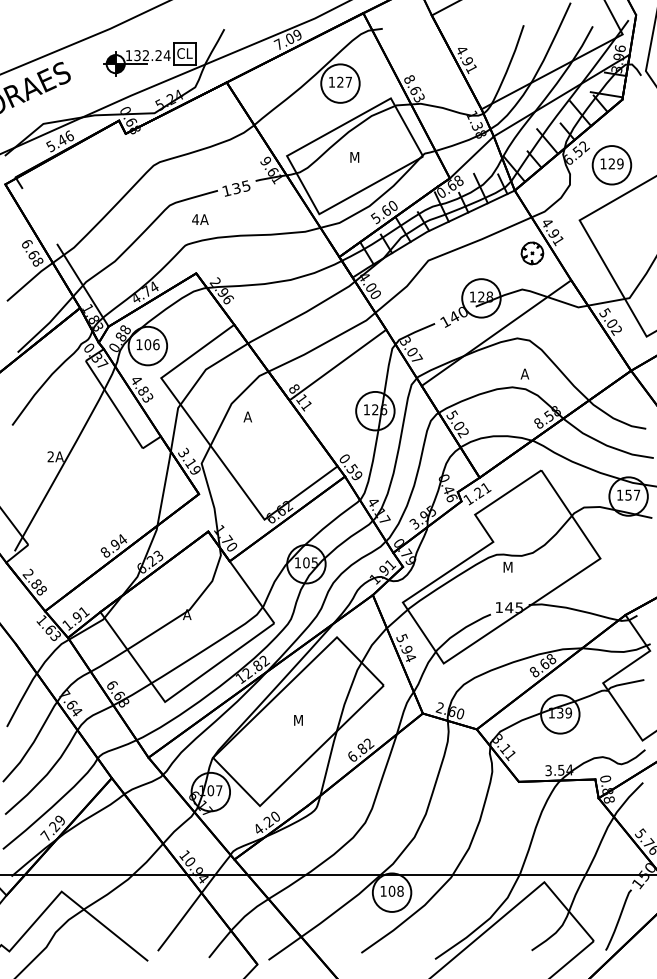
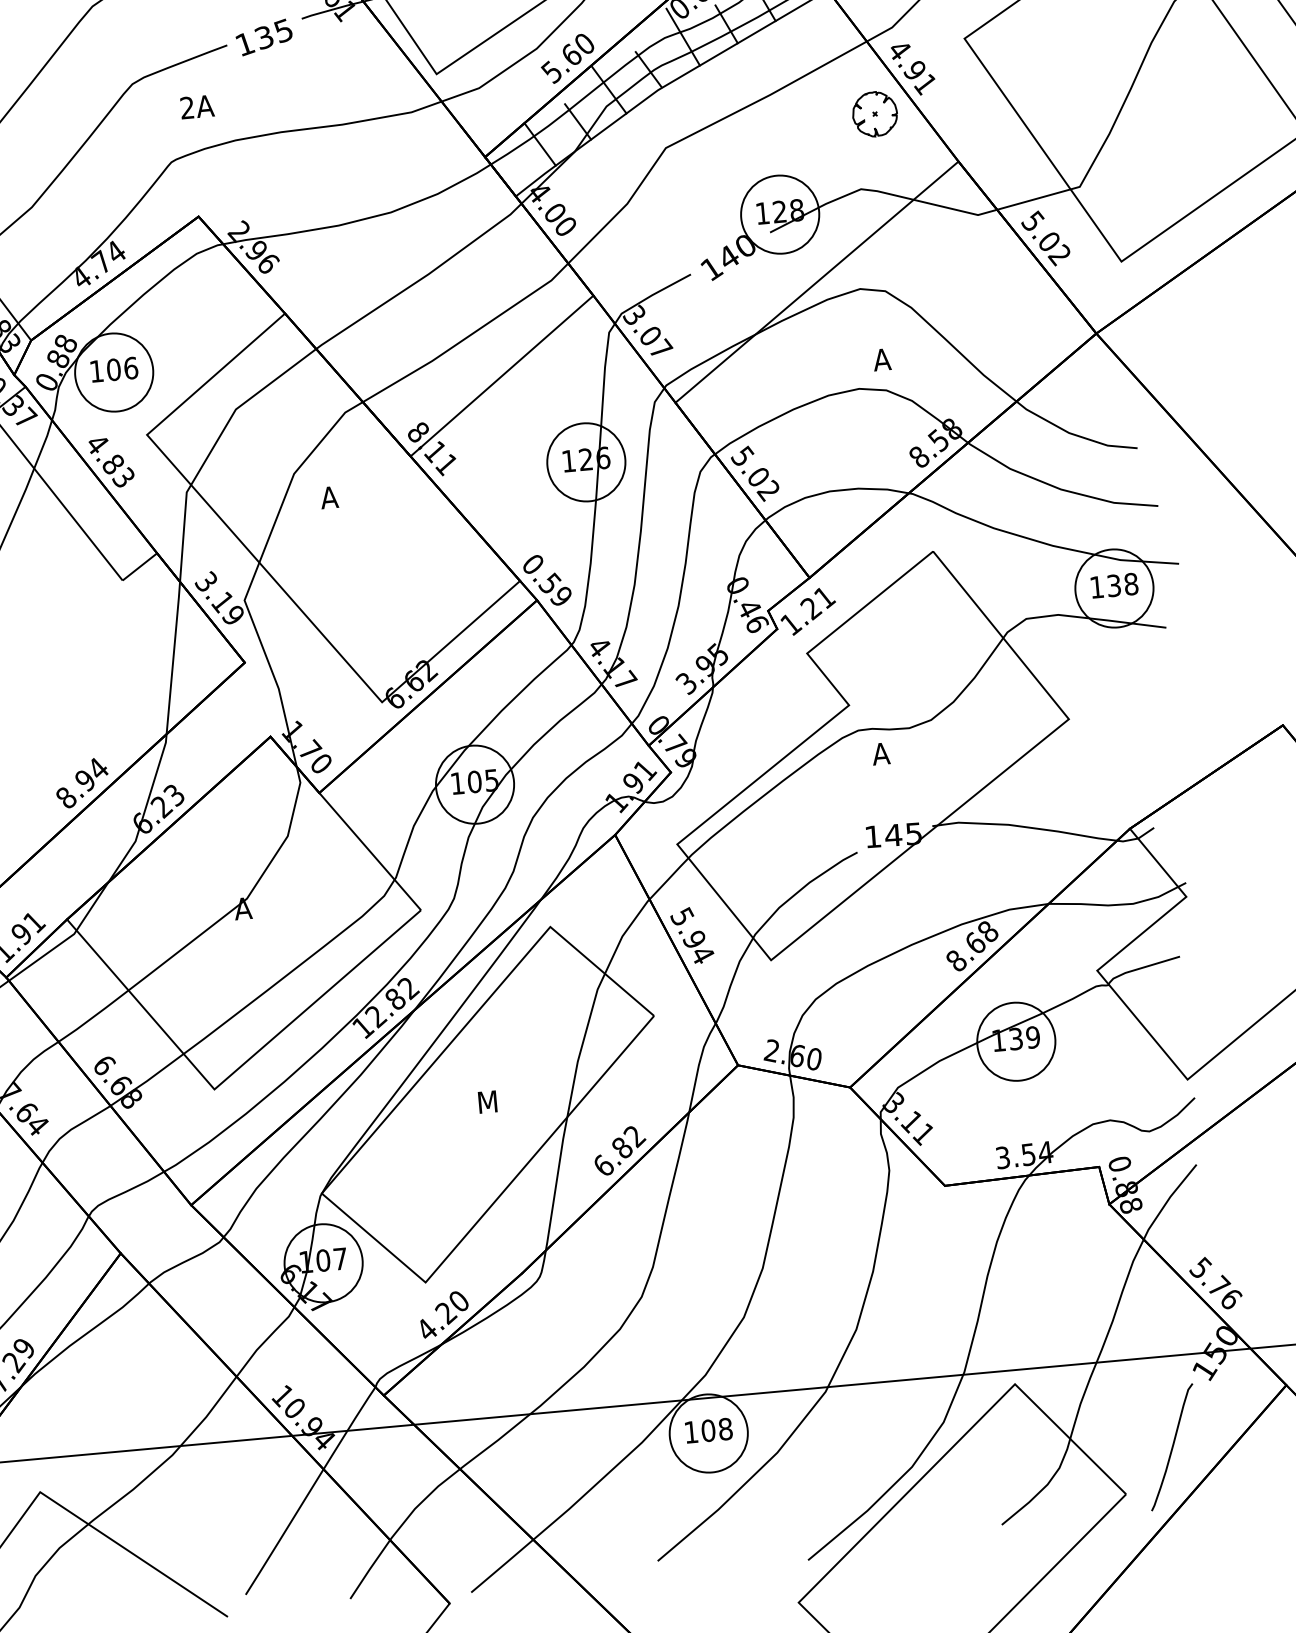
text: (195, 219) -> (187, 107), 4A -> 2A
text: (632, 494) -> (1121, 583), 157 -> 138
text: (507, 566) -> (882, 752), M -> A

